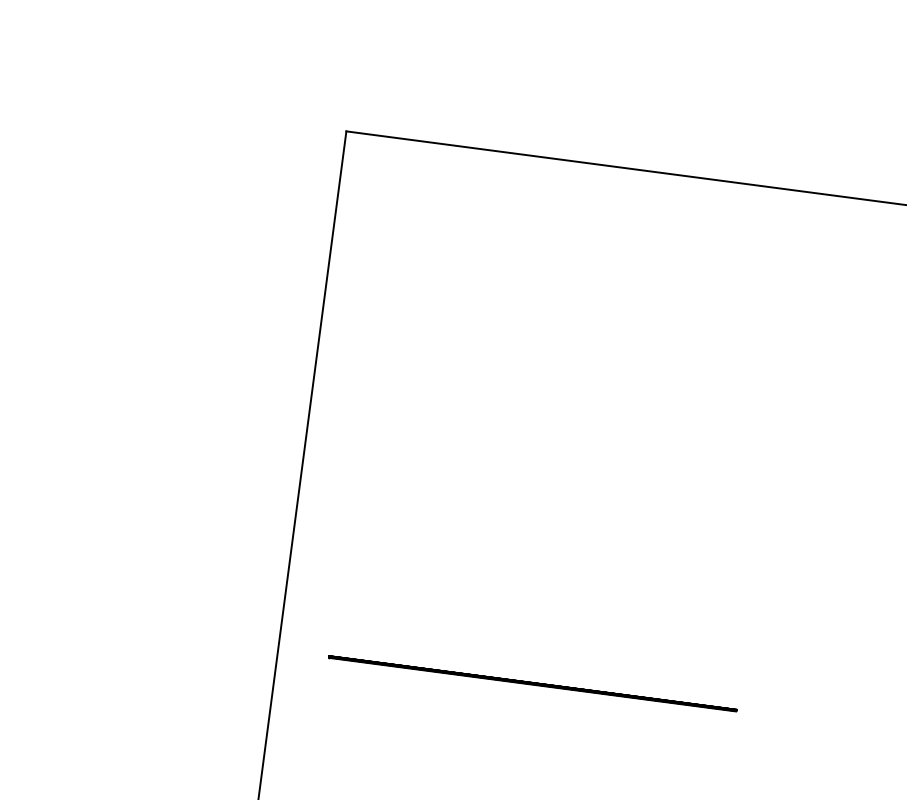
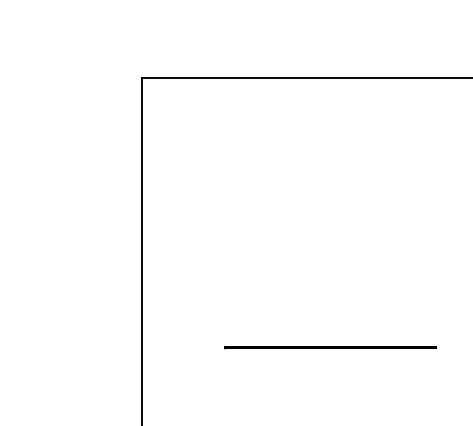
line: (532, 683) -> (330, 347), moved

